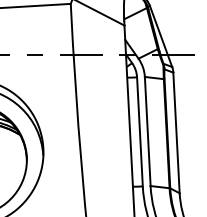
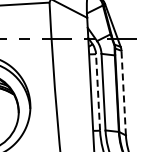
line: (140, 130) -> (98, 91), solid -> dashed
line: (176, 132) -> (123, 92), solid -> dashed

